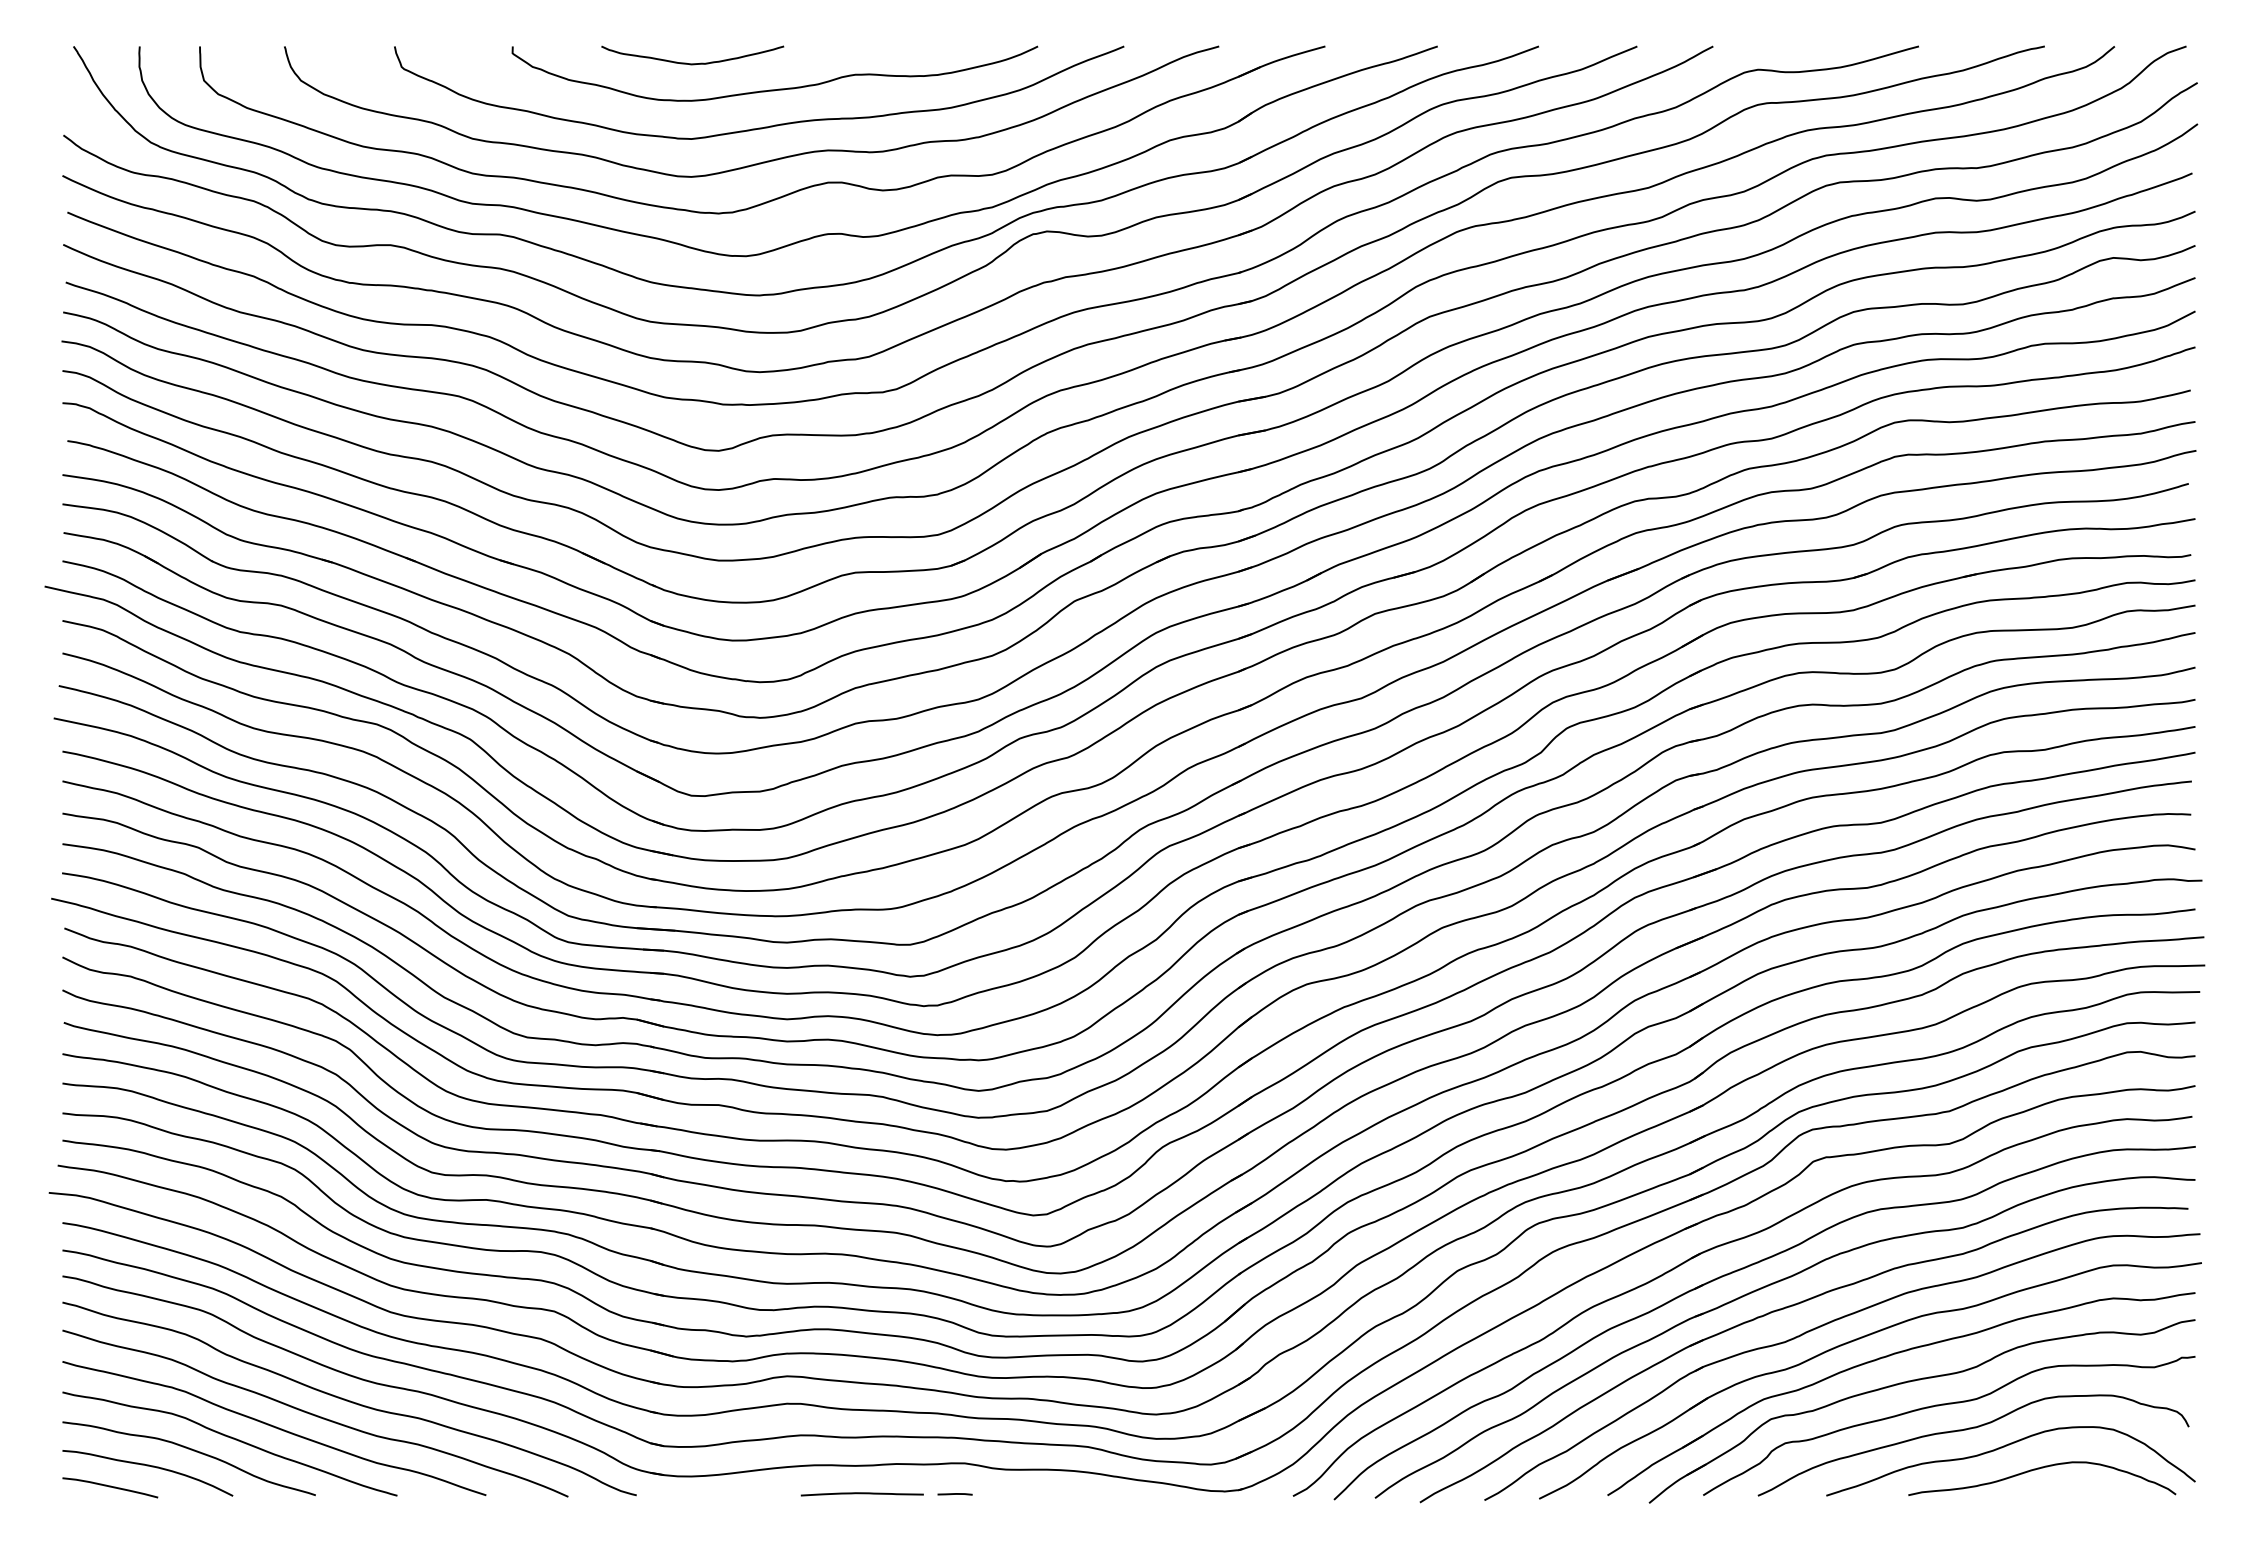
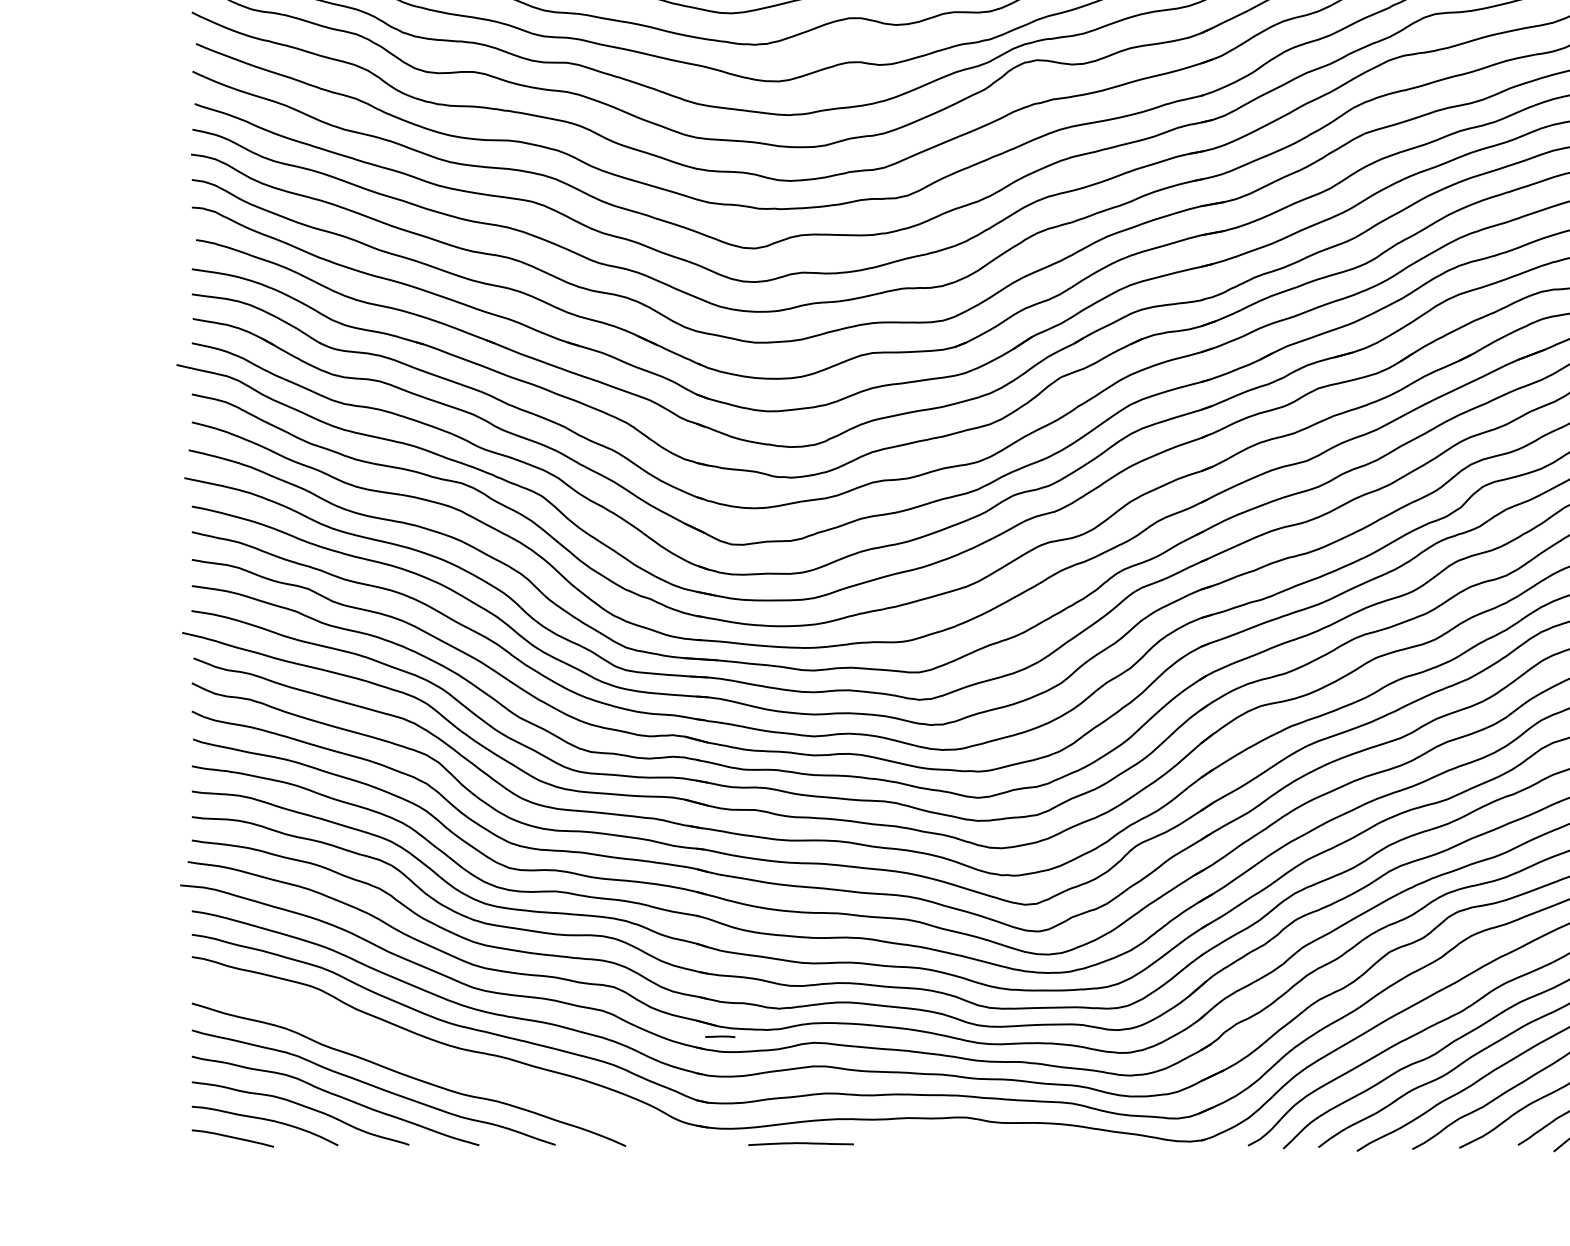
curve: (349, 1400) -> (438, 1063), removed
curve: (861, 1494) -> (800, 1144), moved
line: (954, 1494) -> (719, 1036), moved

